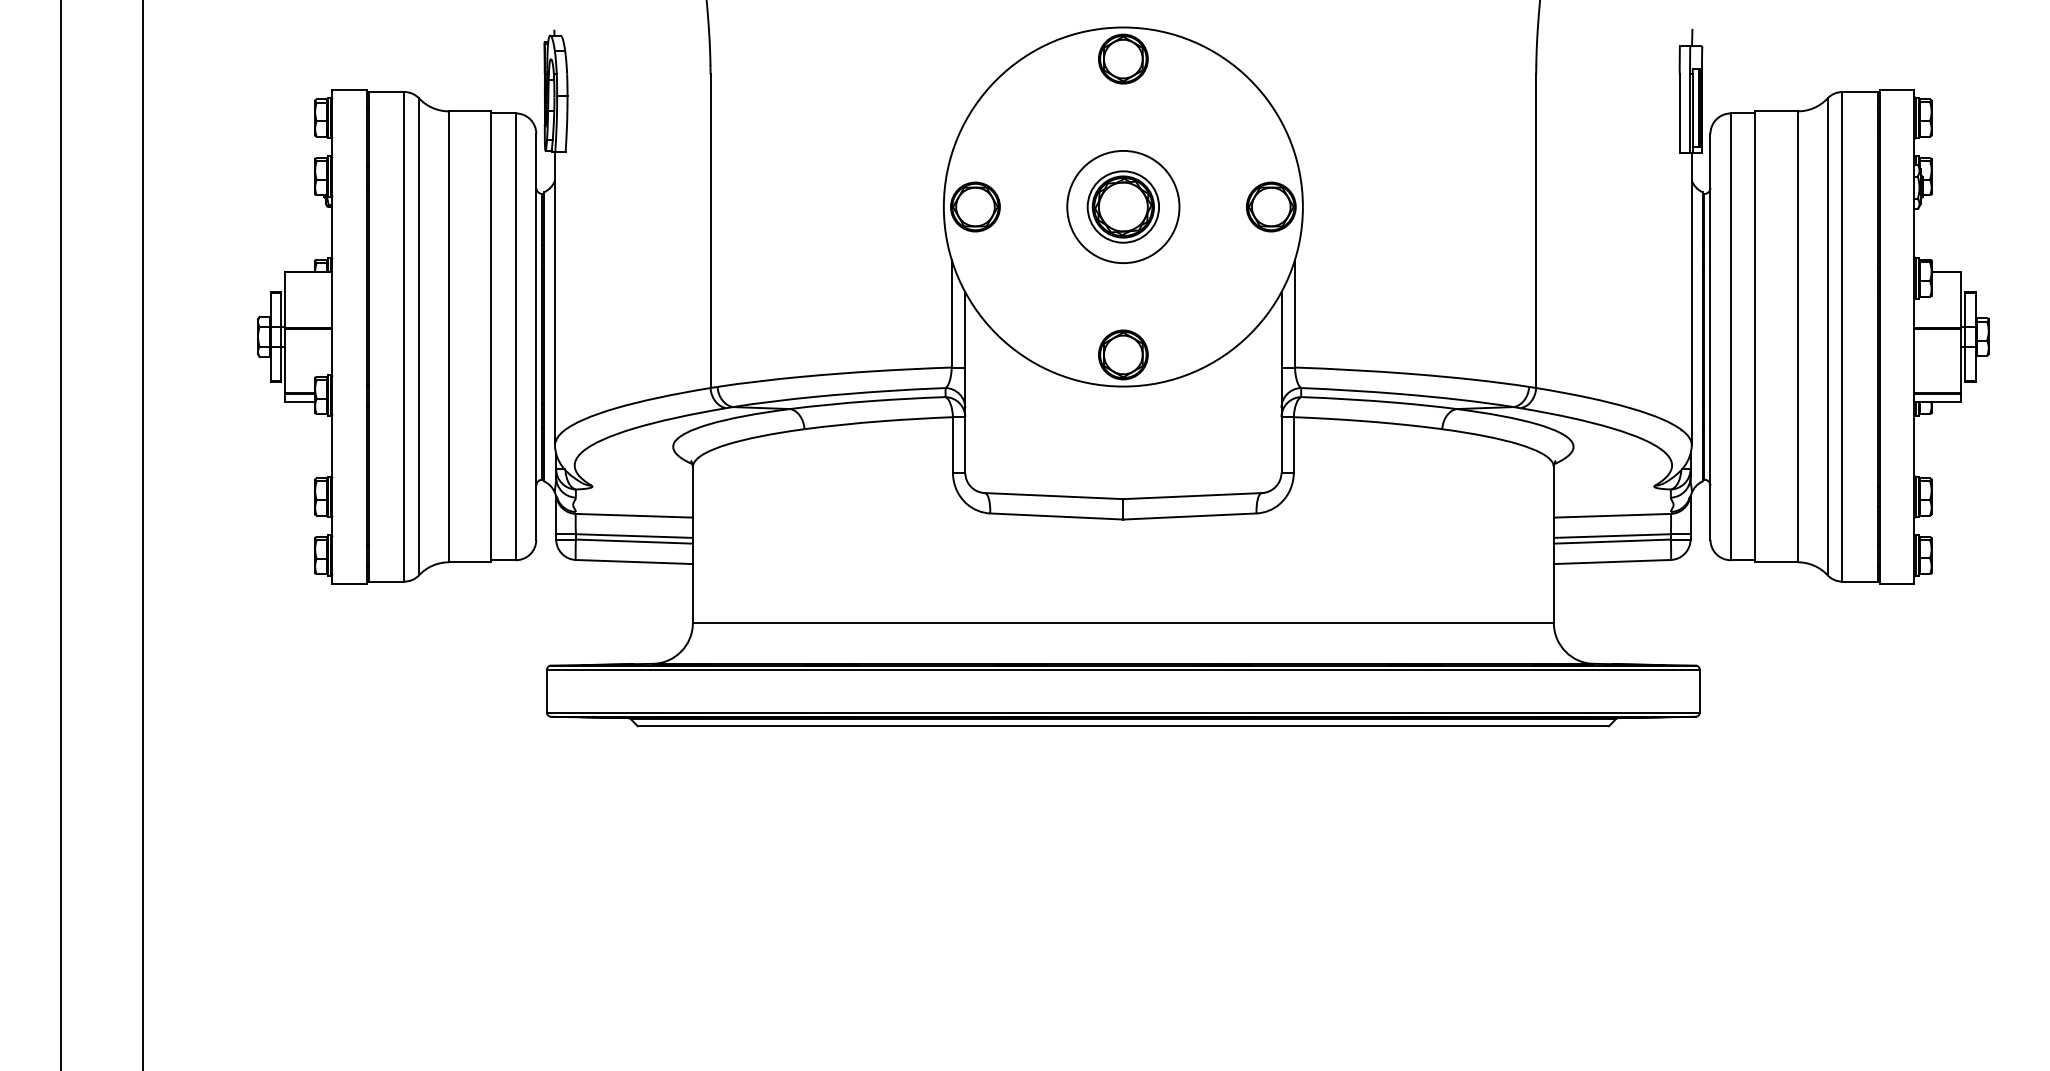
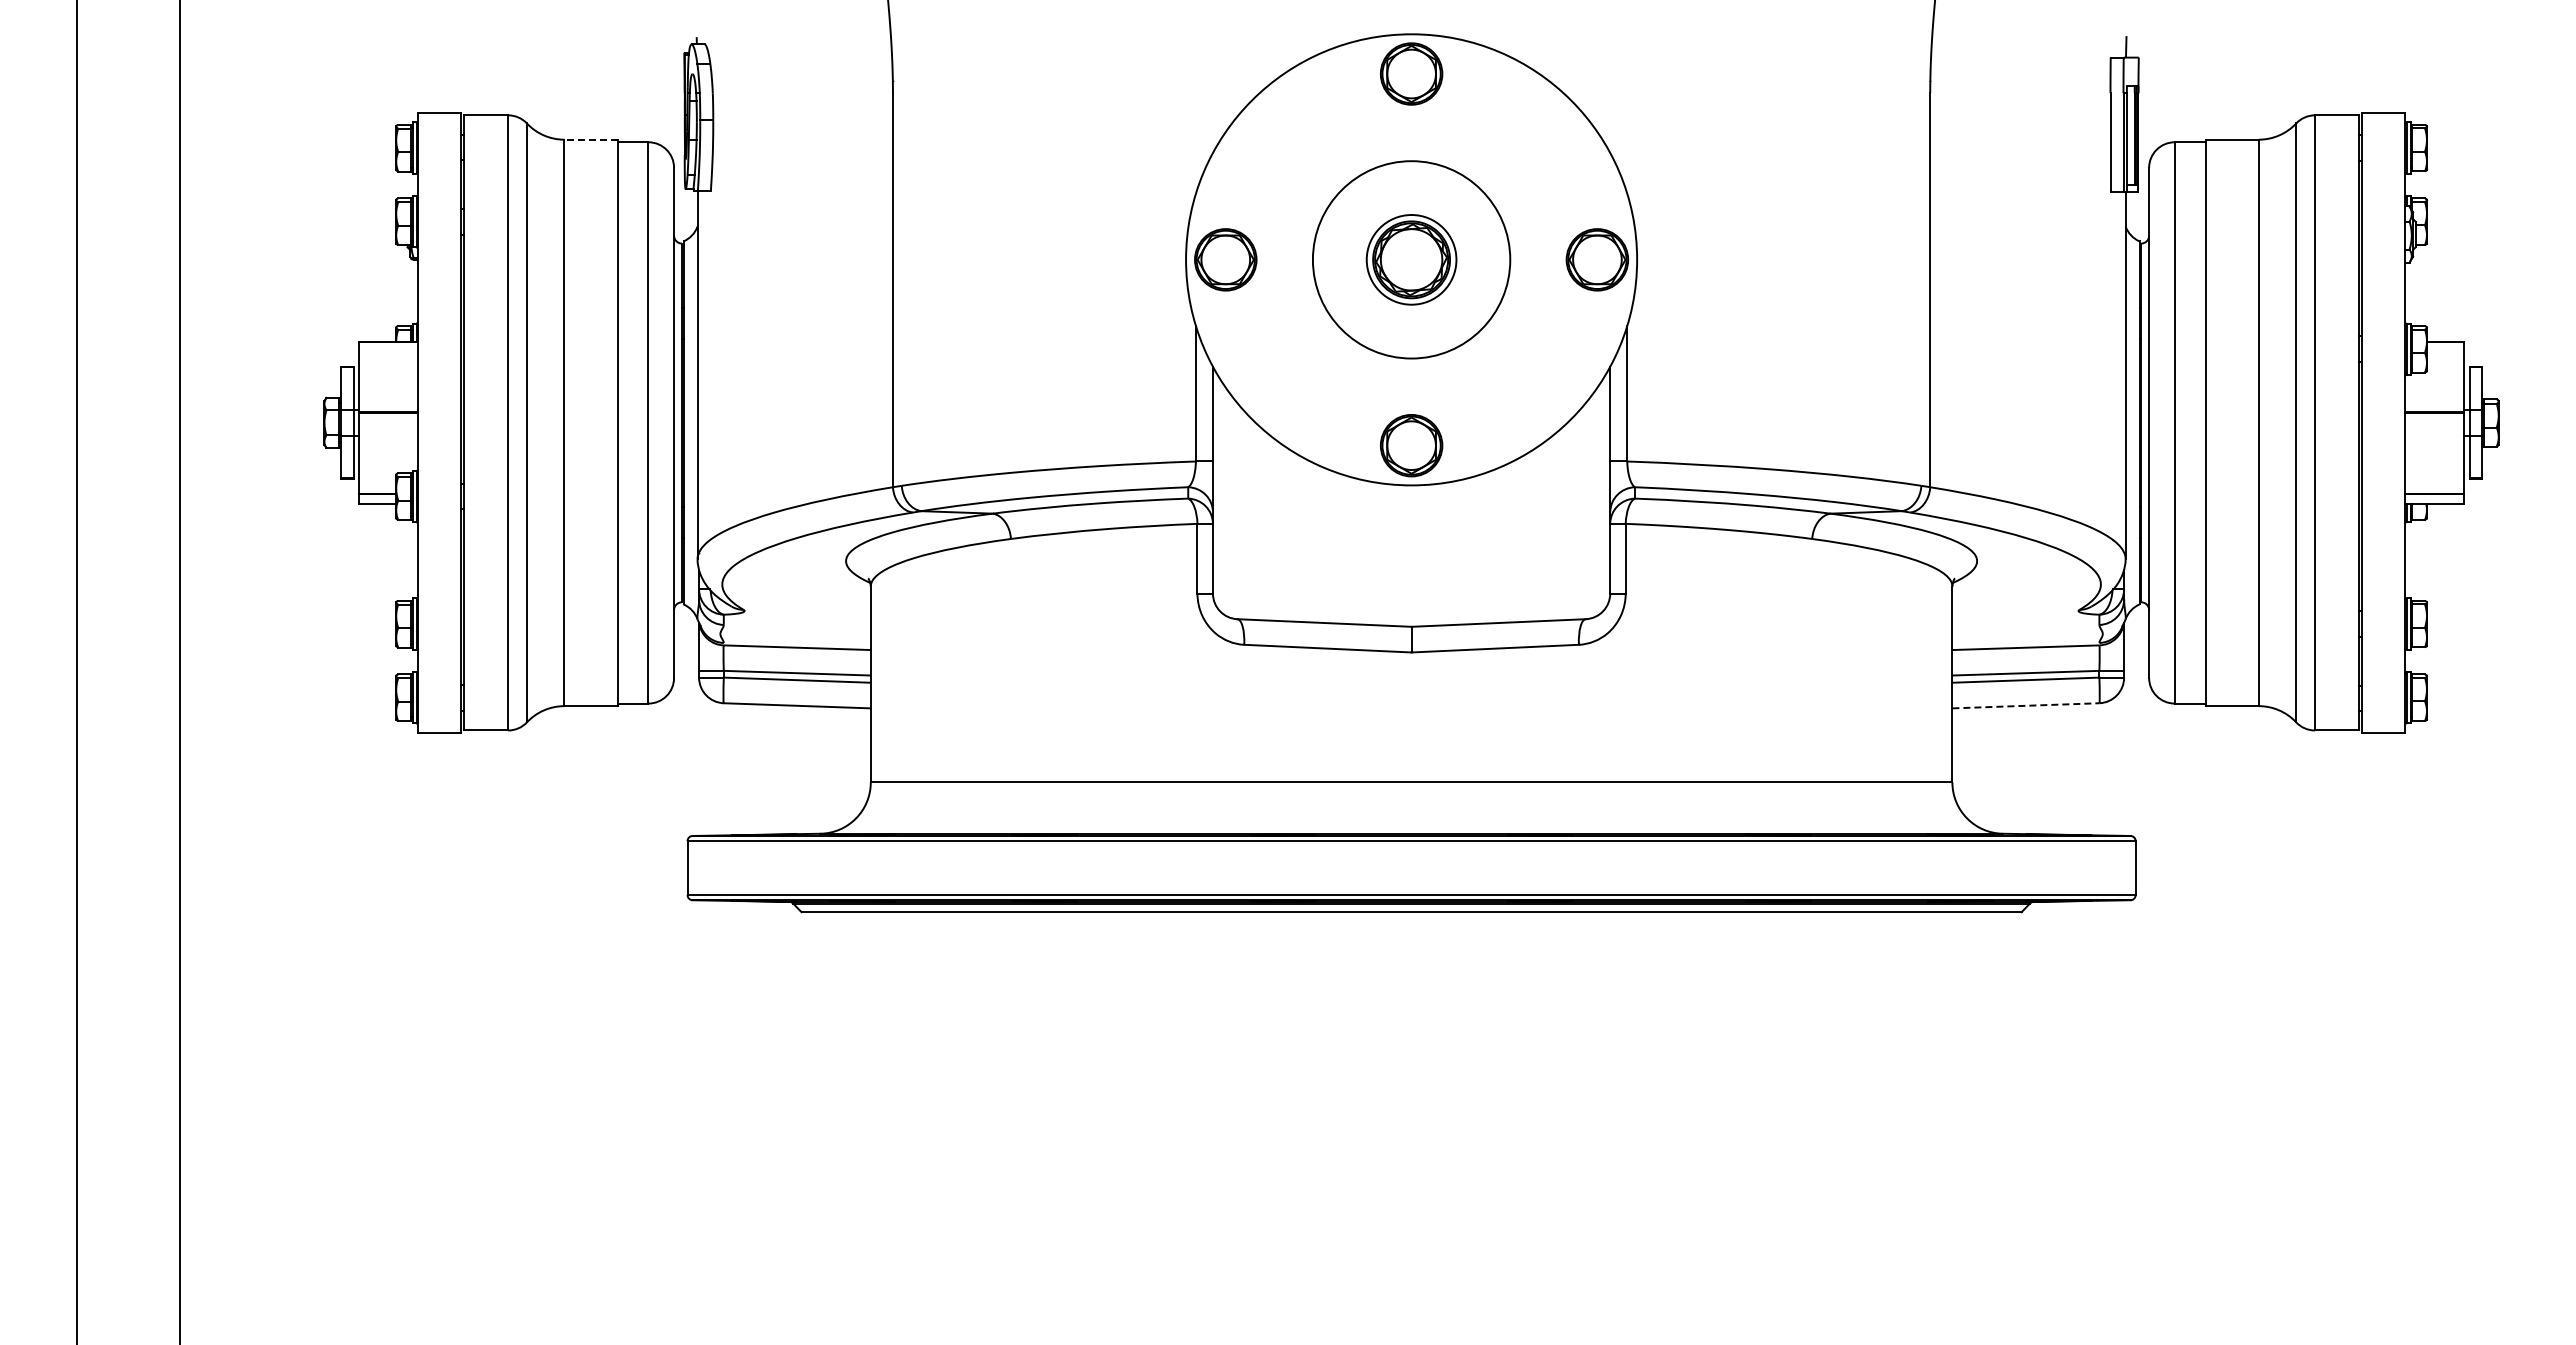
line: (470, 111) -> (591, 139), solid -> dashed
circle: (1123, 206) -> (1411, 259), size x1.4
line: (1612, 561) -> (2025, 705), solid -> dashed

